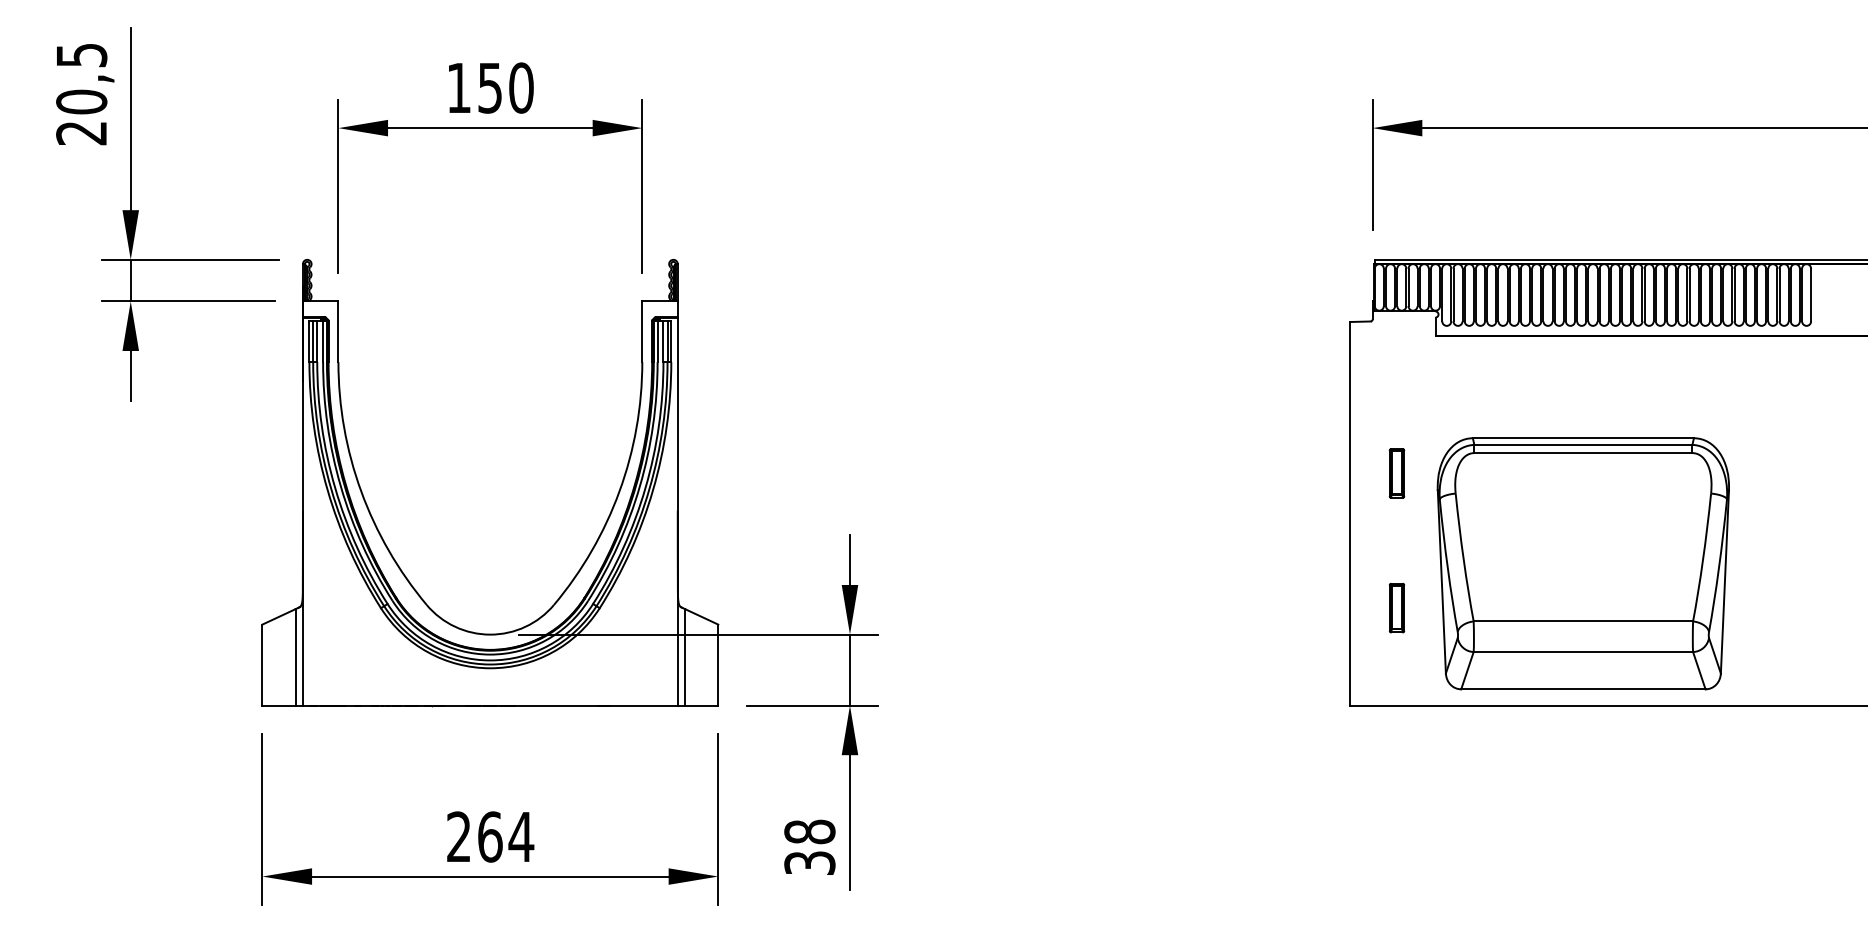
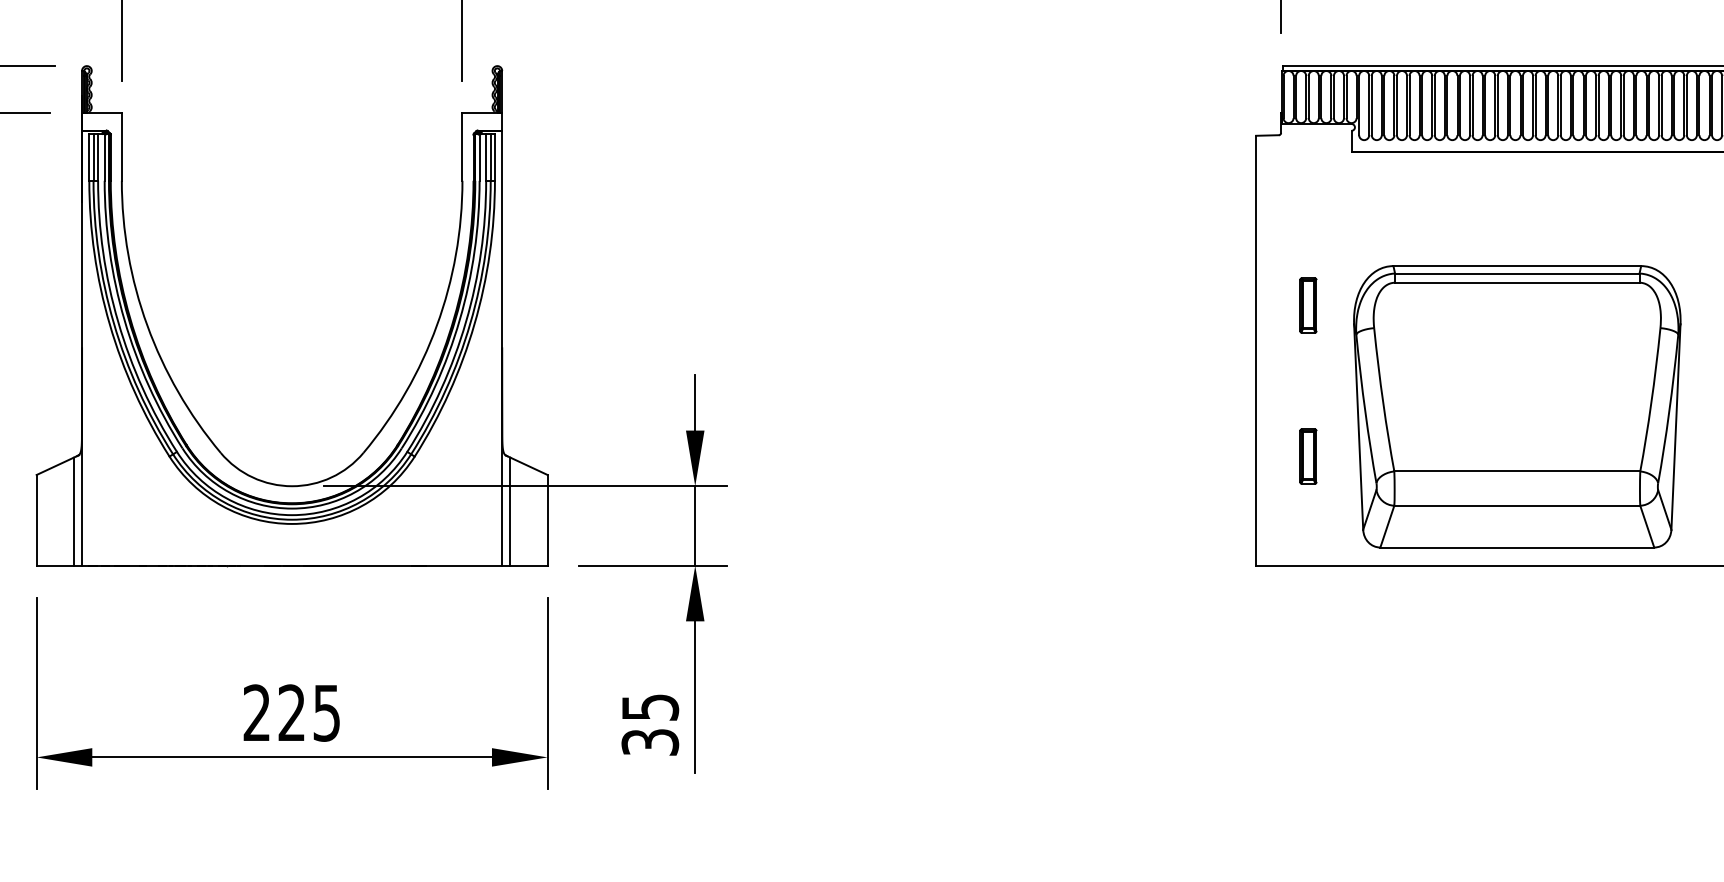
text: (809, 831) -> (649, 706), 38 -> 35
text: (506, 836) -> (310, 712), 264 -> 225

